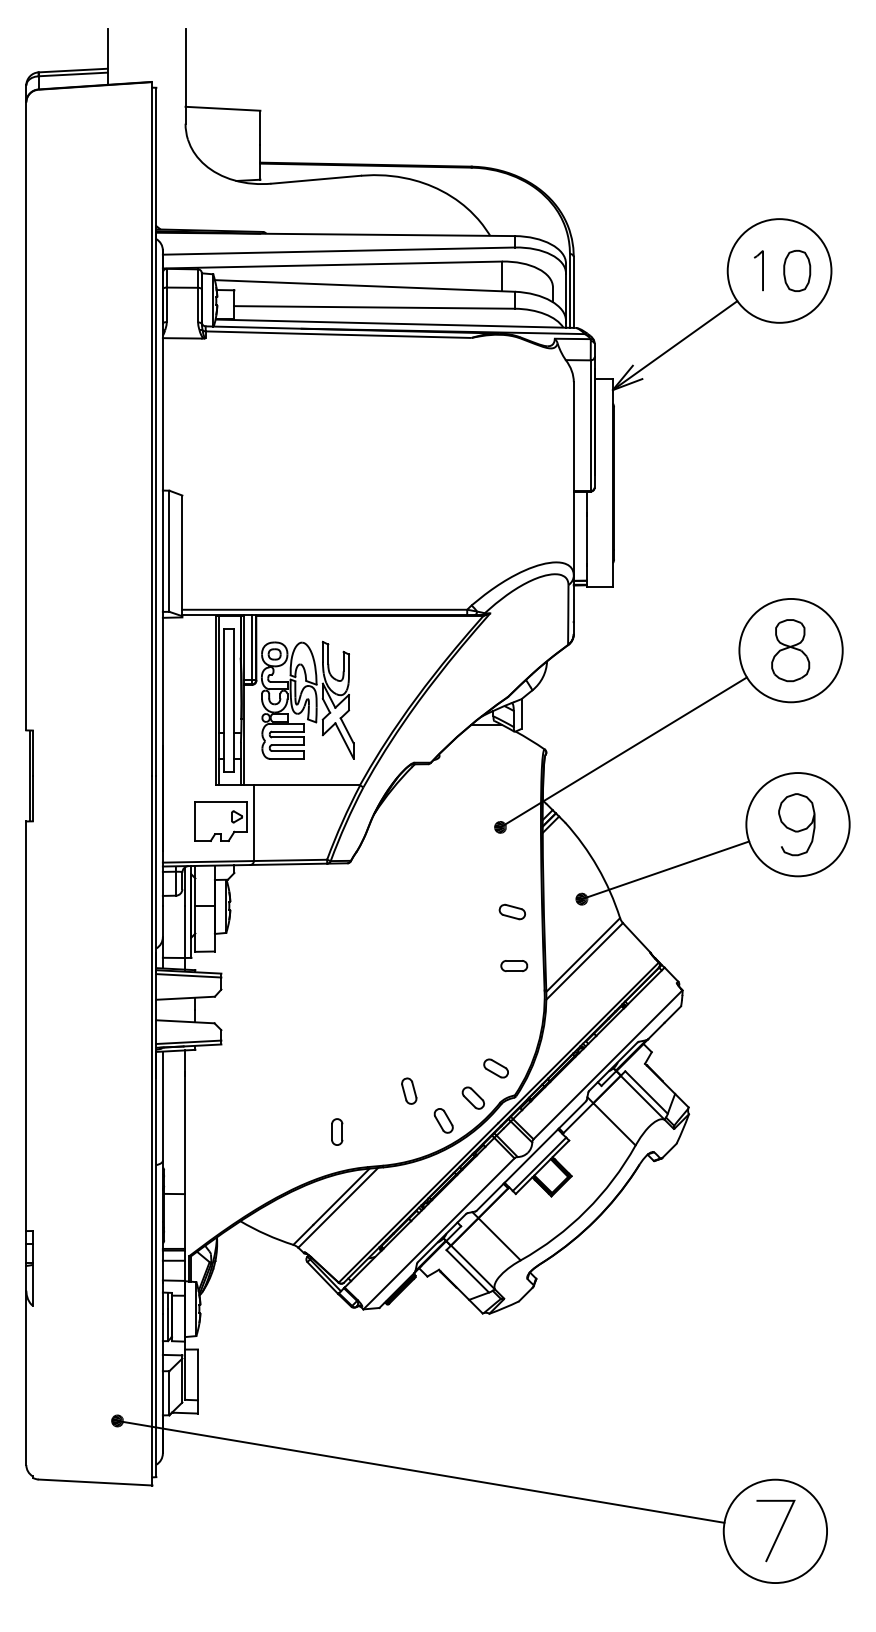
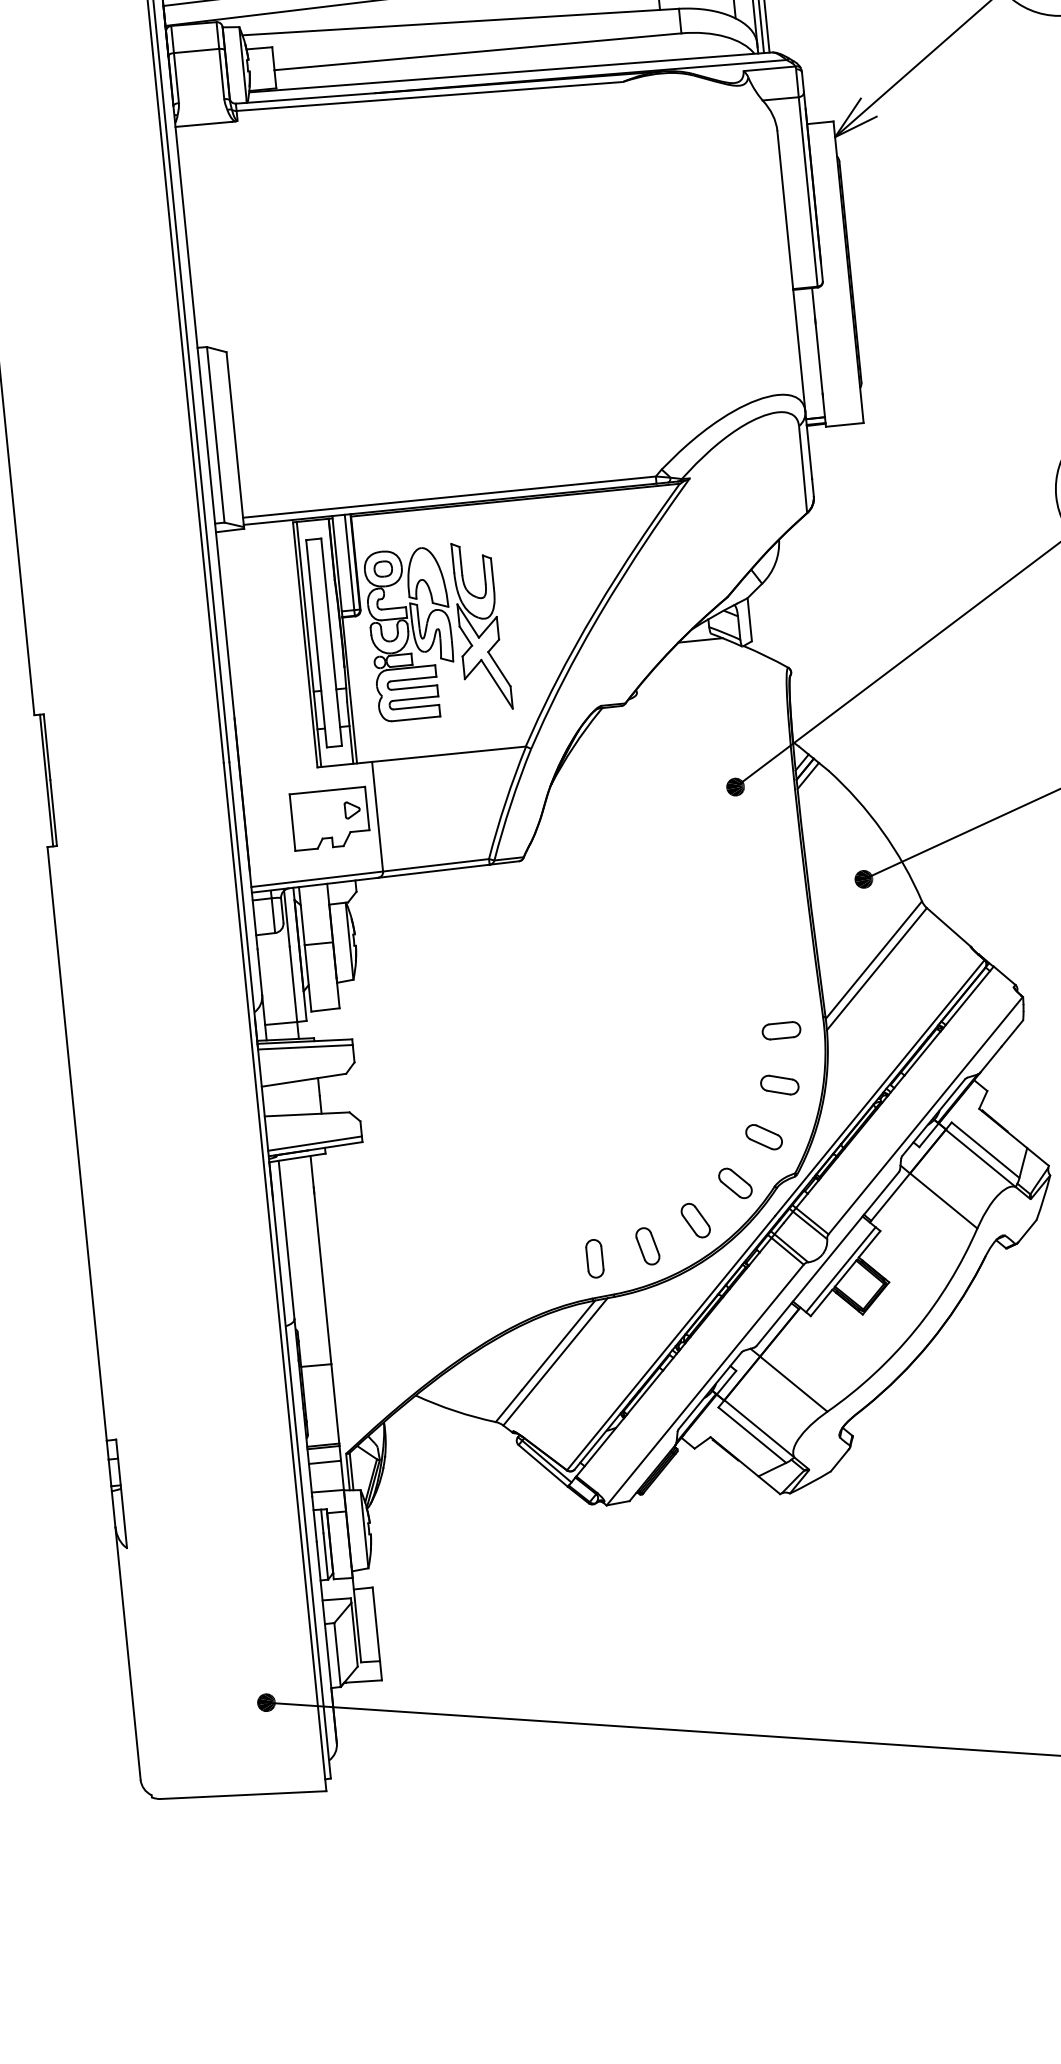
part: (512, 911) -> (779, 1084), moved
part: (514, 966) -> (781, 1031), moved
part: (409, 1090) -> (648, 1245), moved
part: (337, 1131) -> (595, 1257), moved

